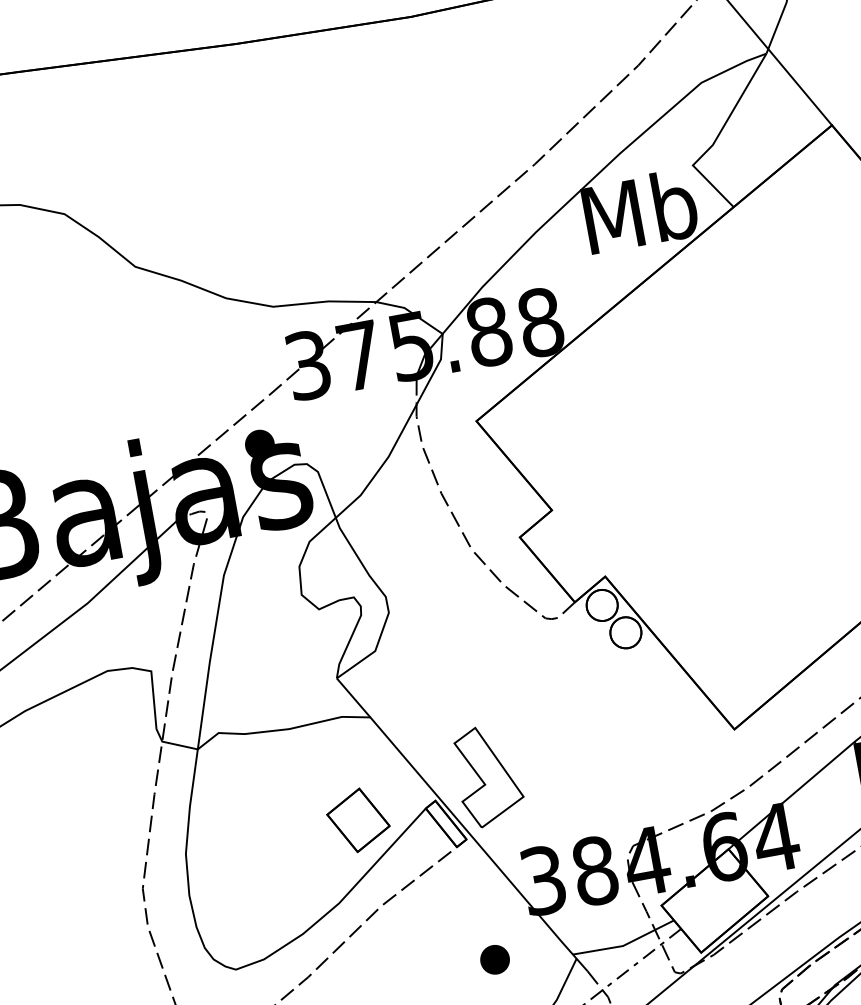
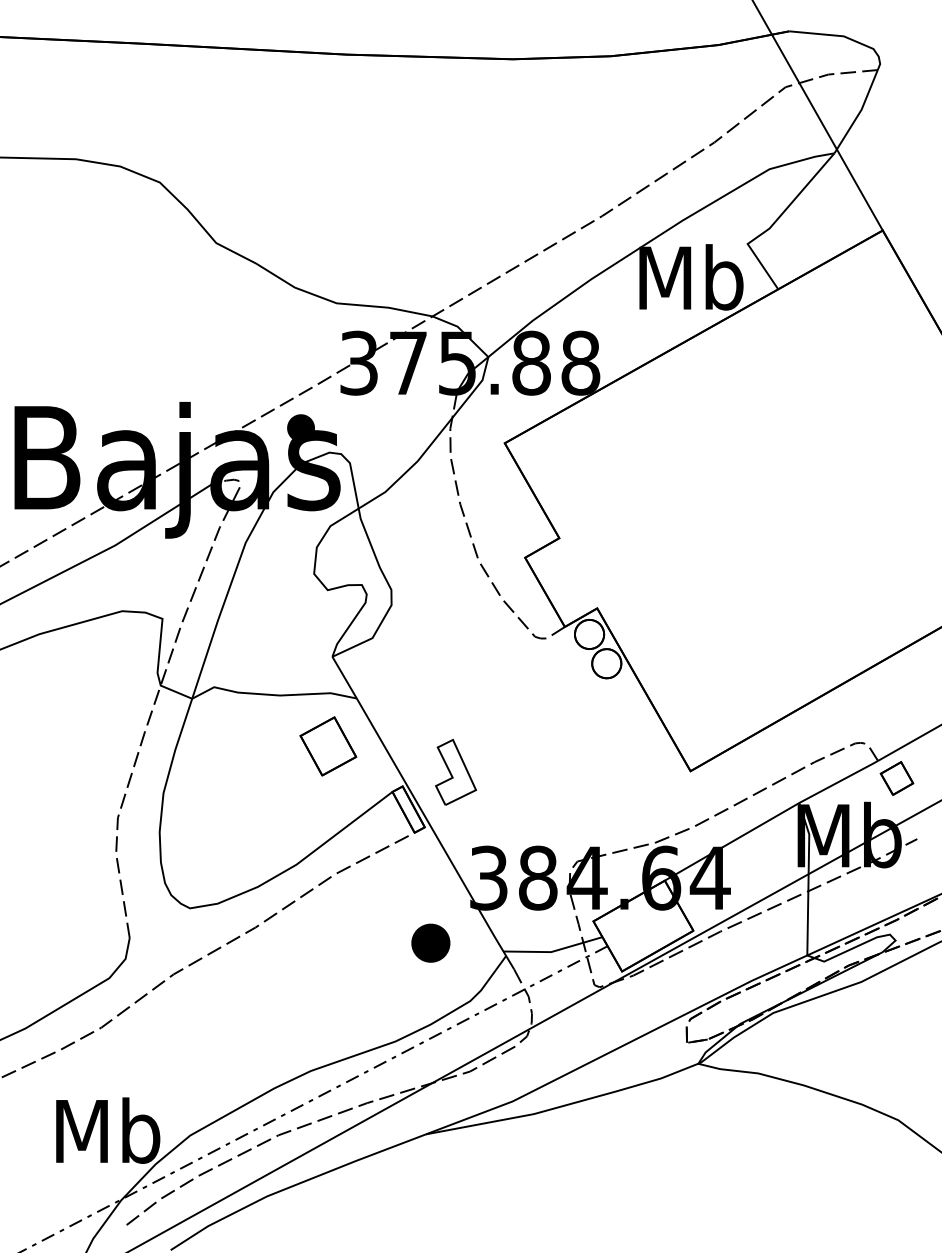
part: (488, 776) -> (455, 772), size x0.7
part: (358, 820) -> (328, 746), moved
part: (494, 959) -> (430, 942), size x1.4

